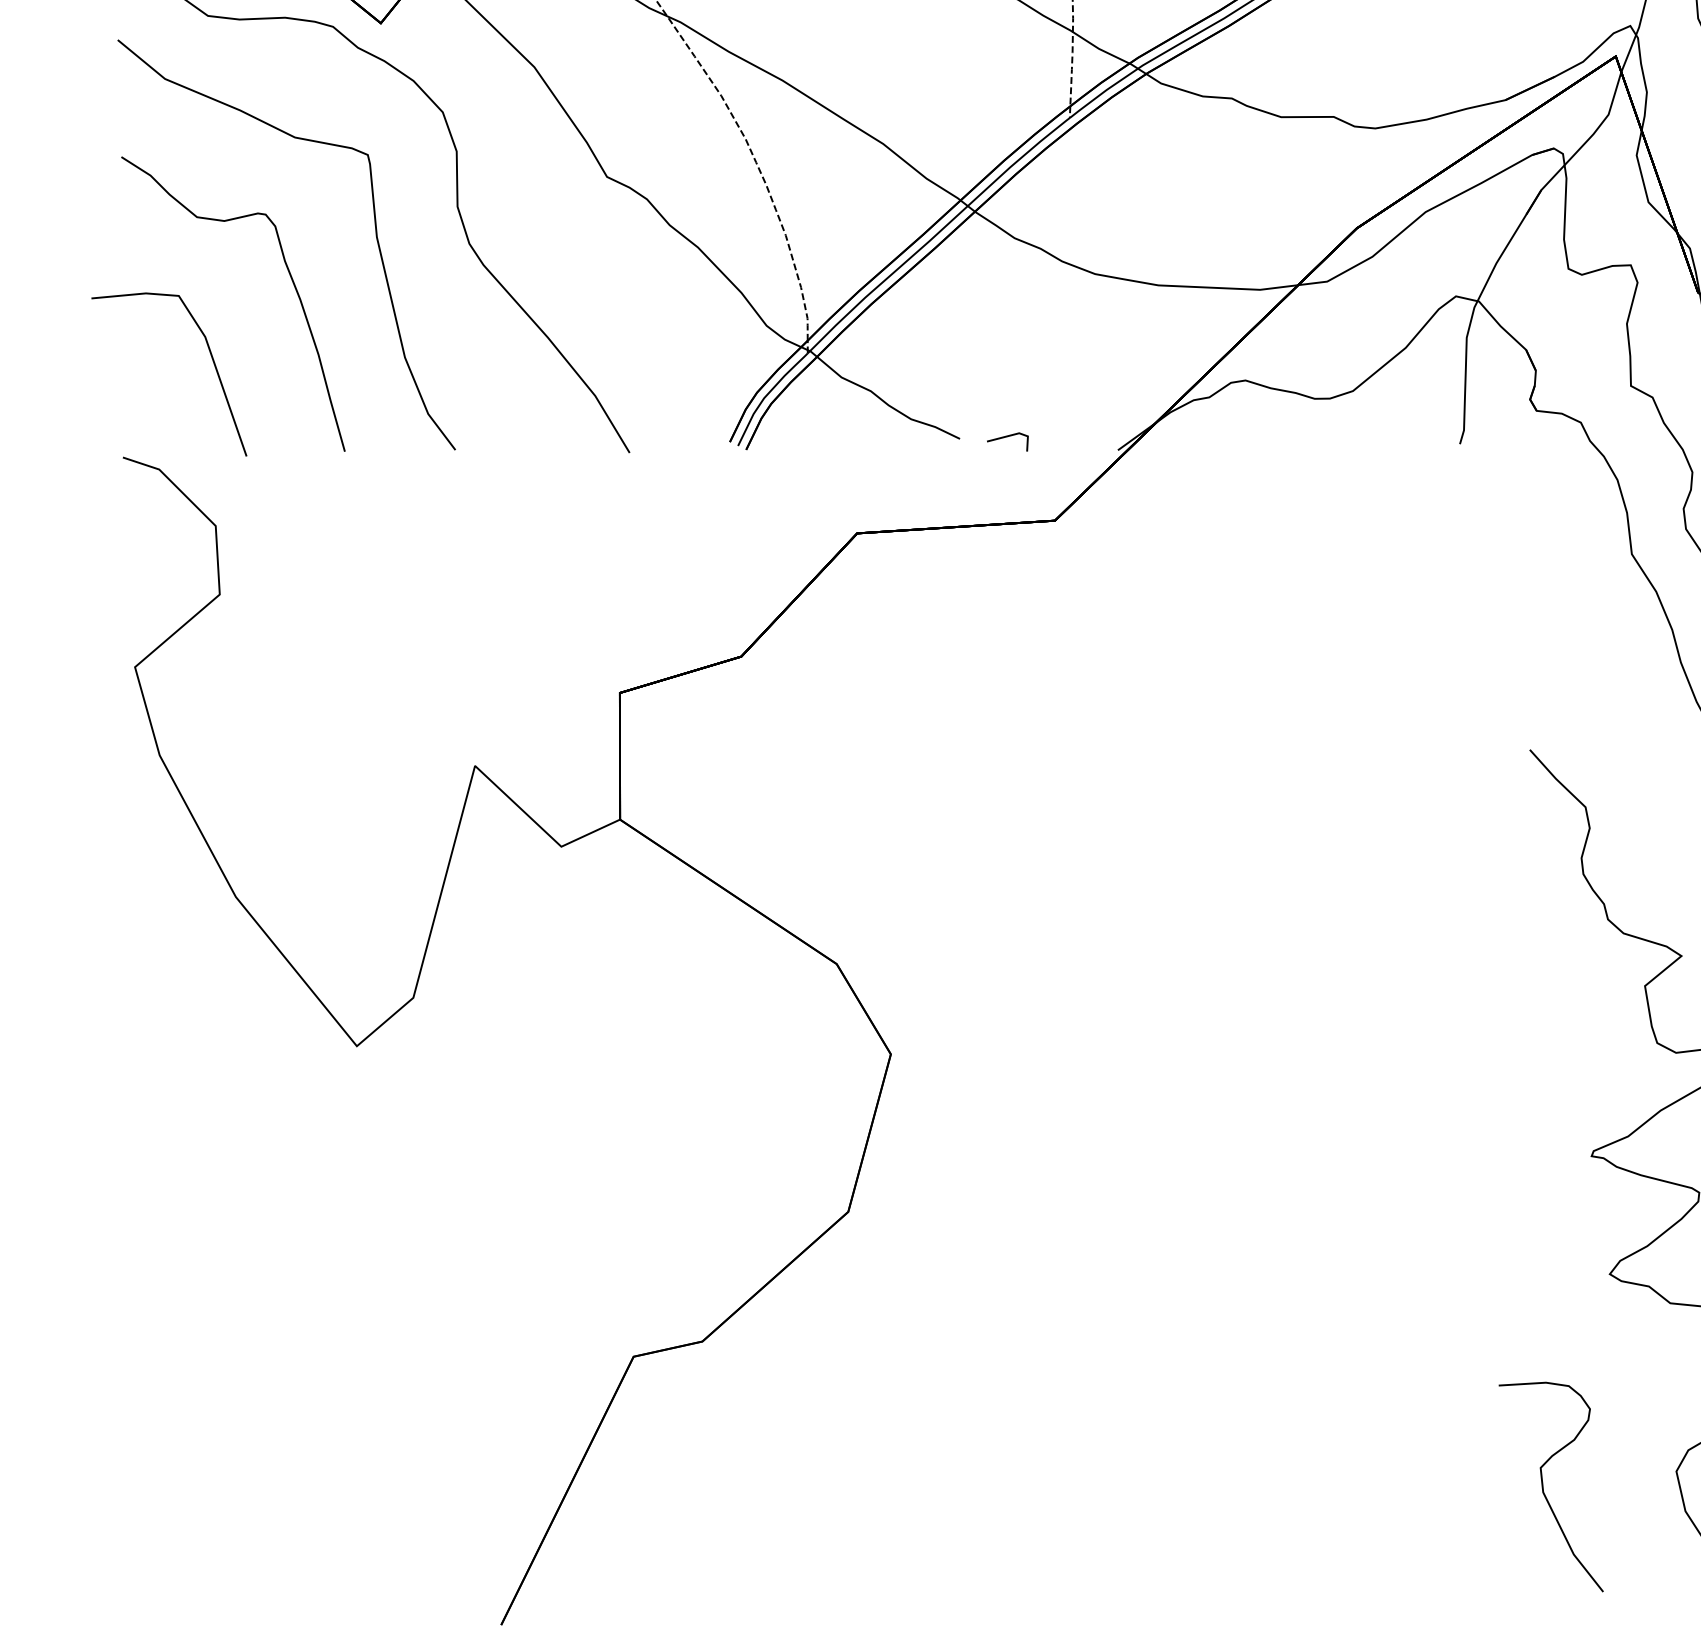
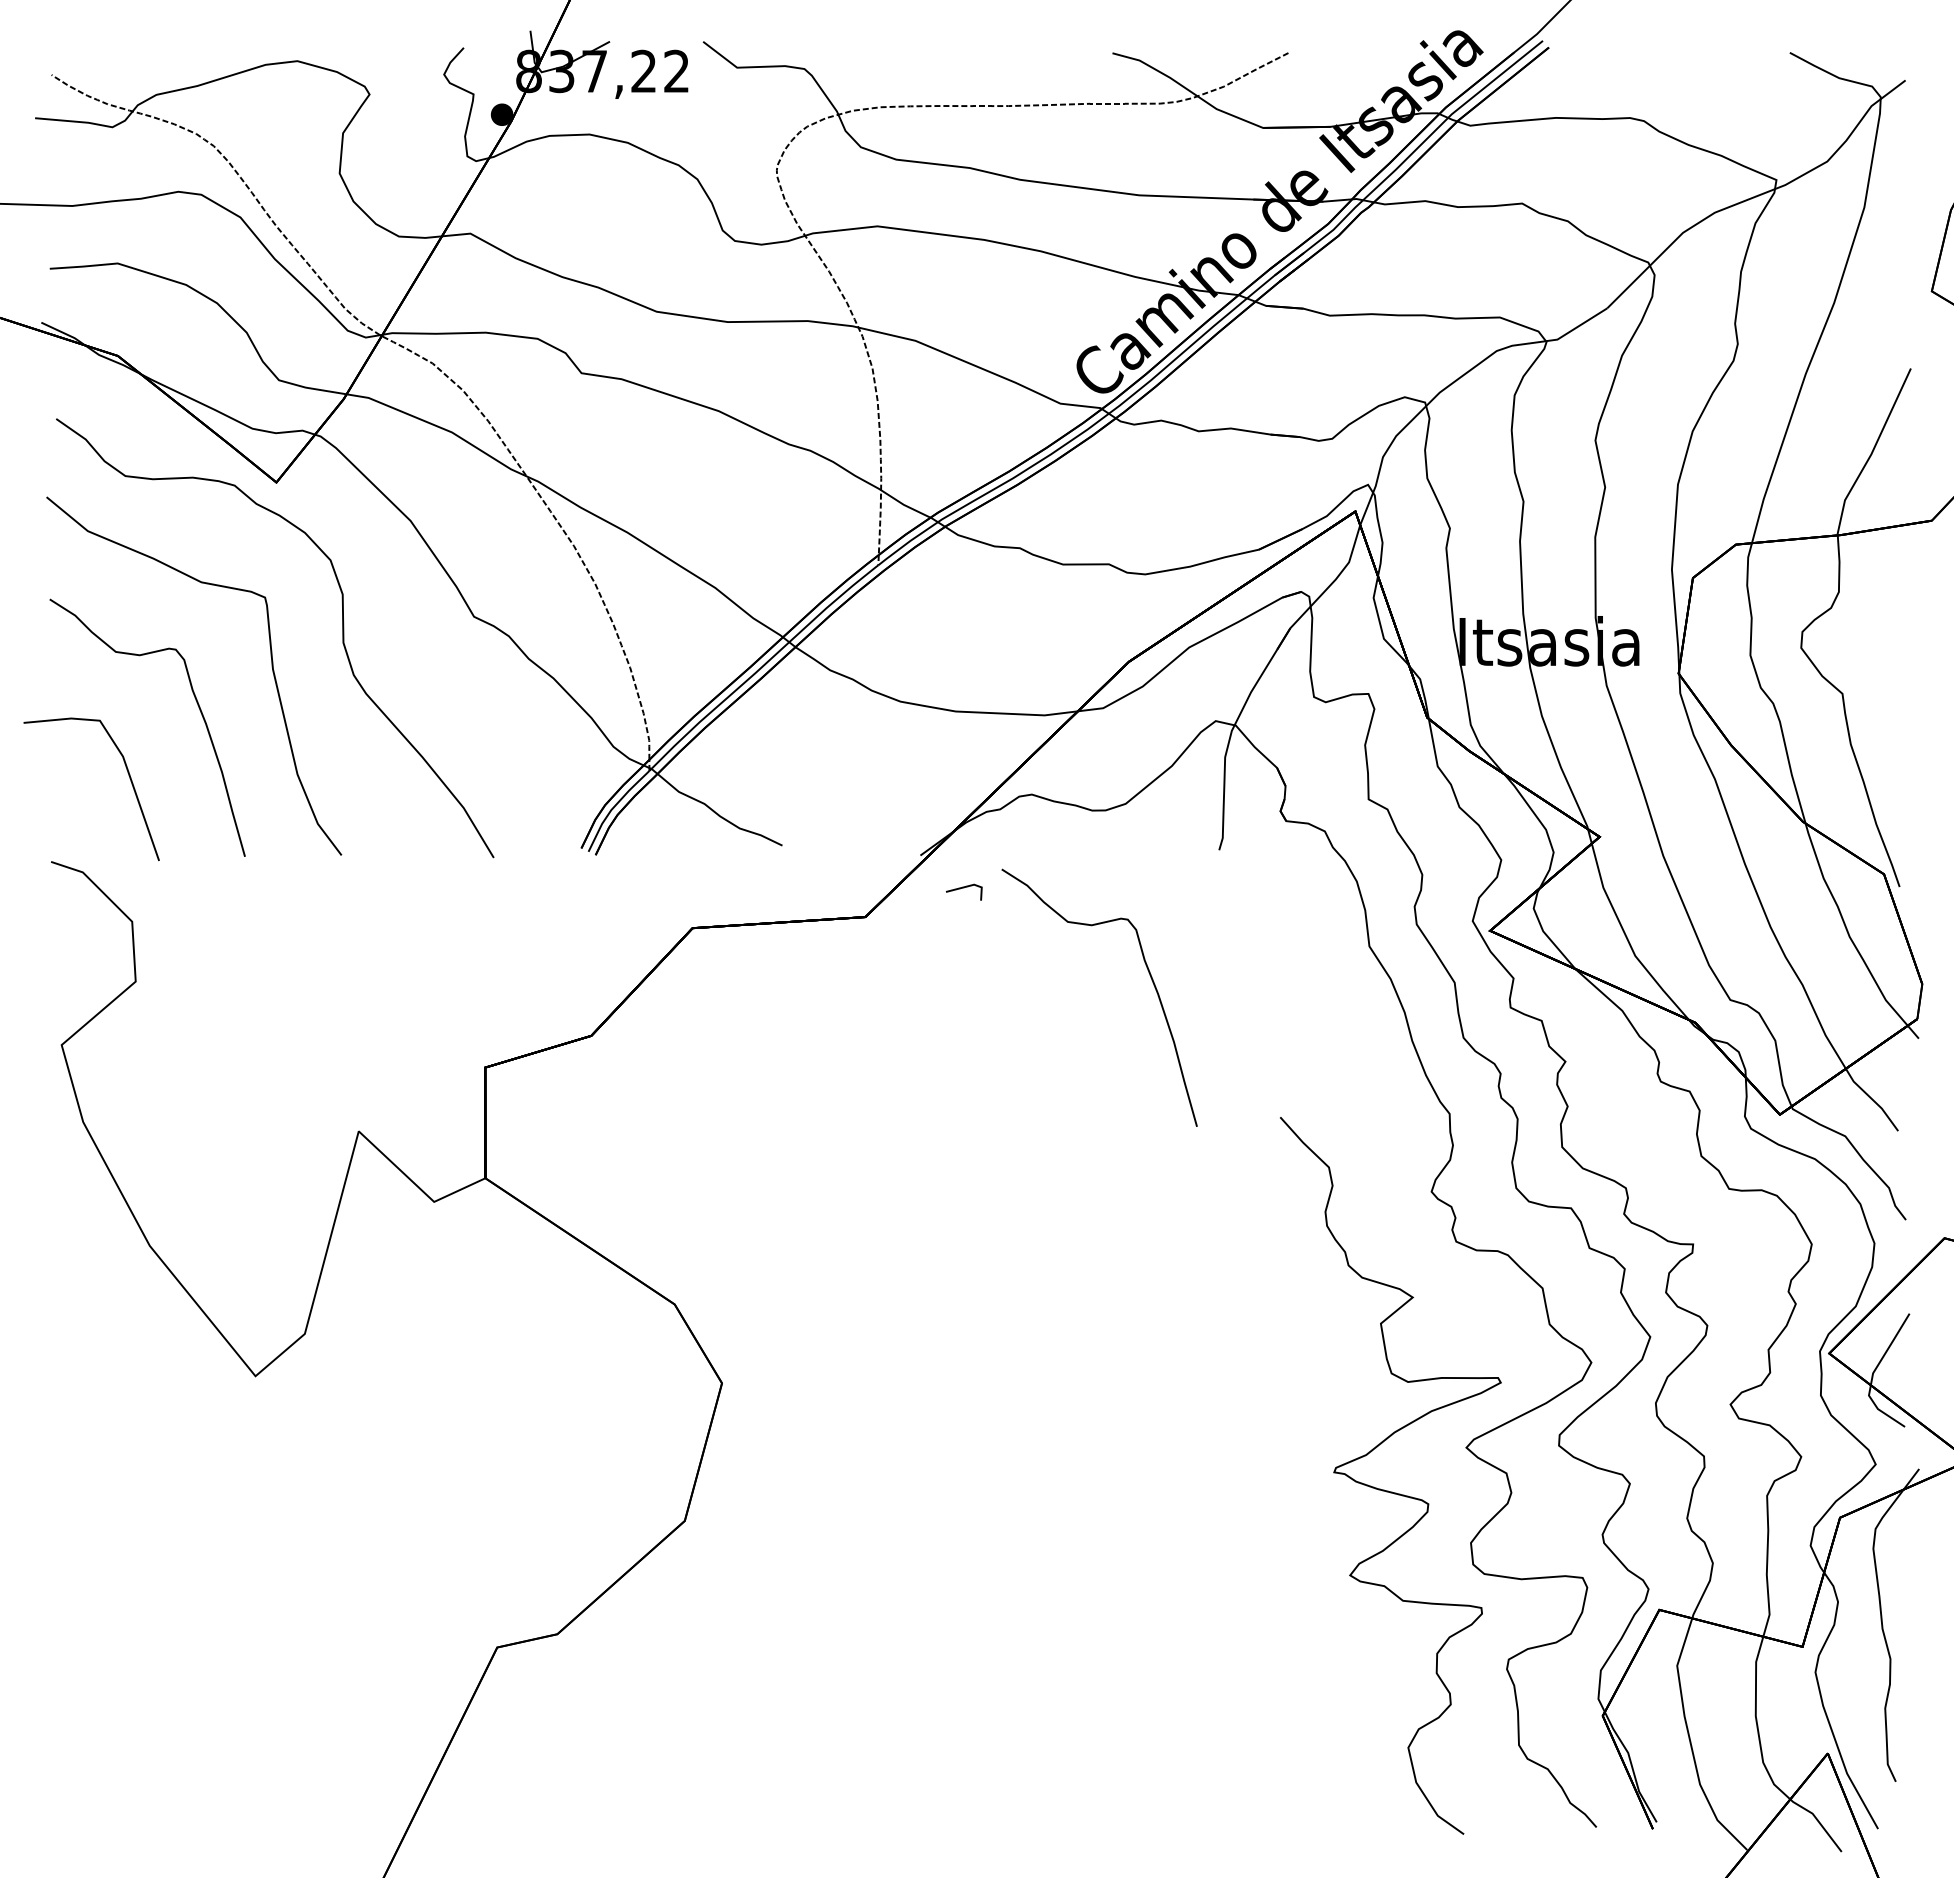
line: (1008, 437) -> (964, 888), moved
curve: (1380, 587) -> (1149, 975), added
curve: (1543, 1487) -> (1292, 1761), removed

